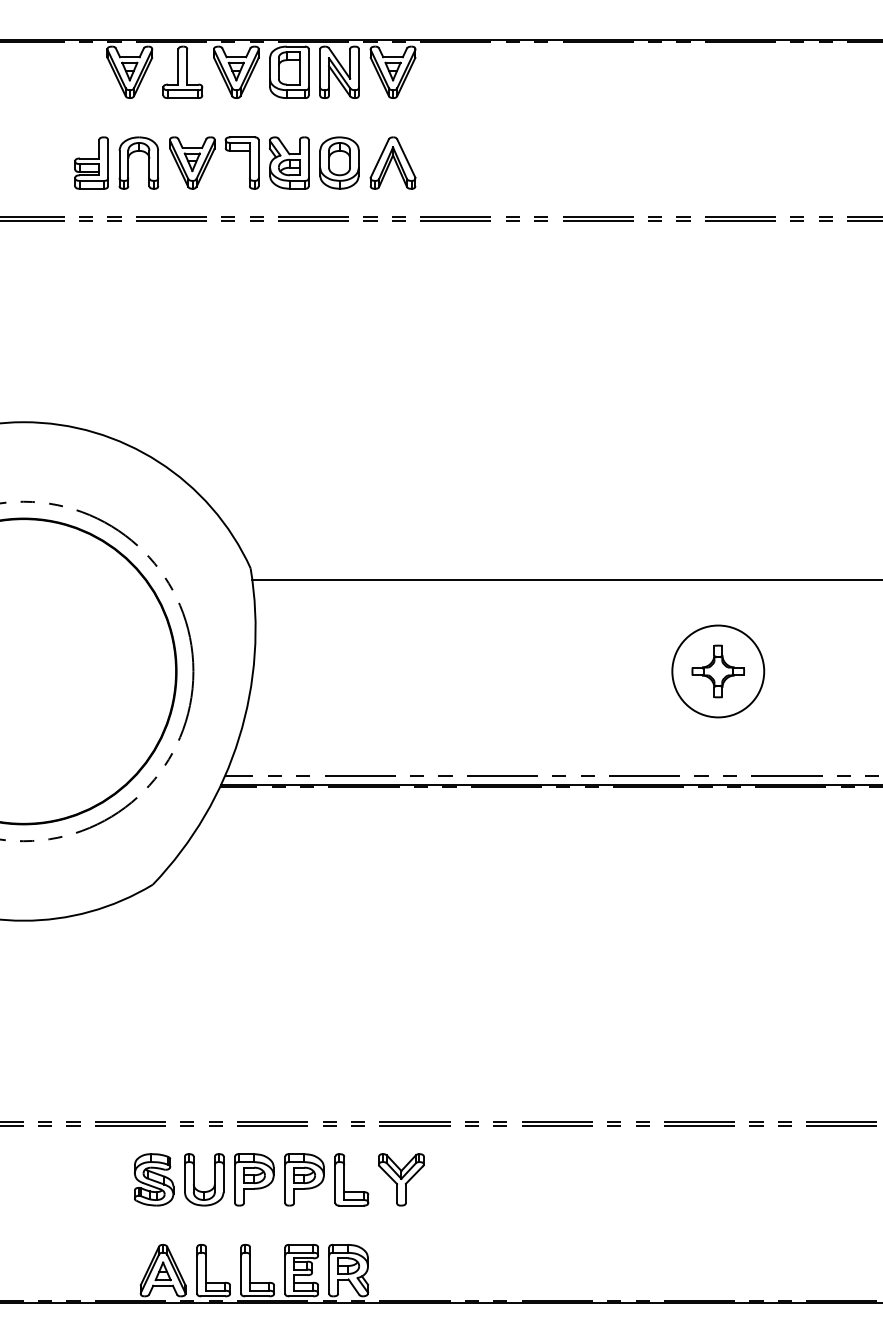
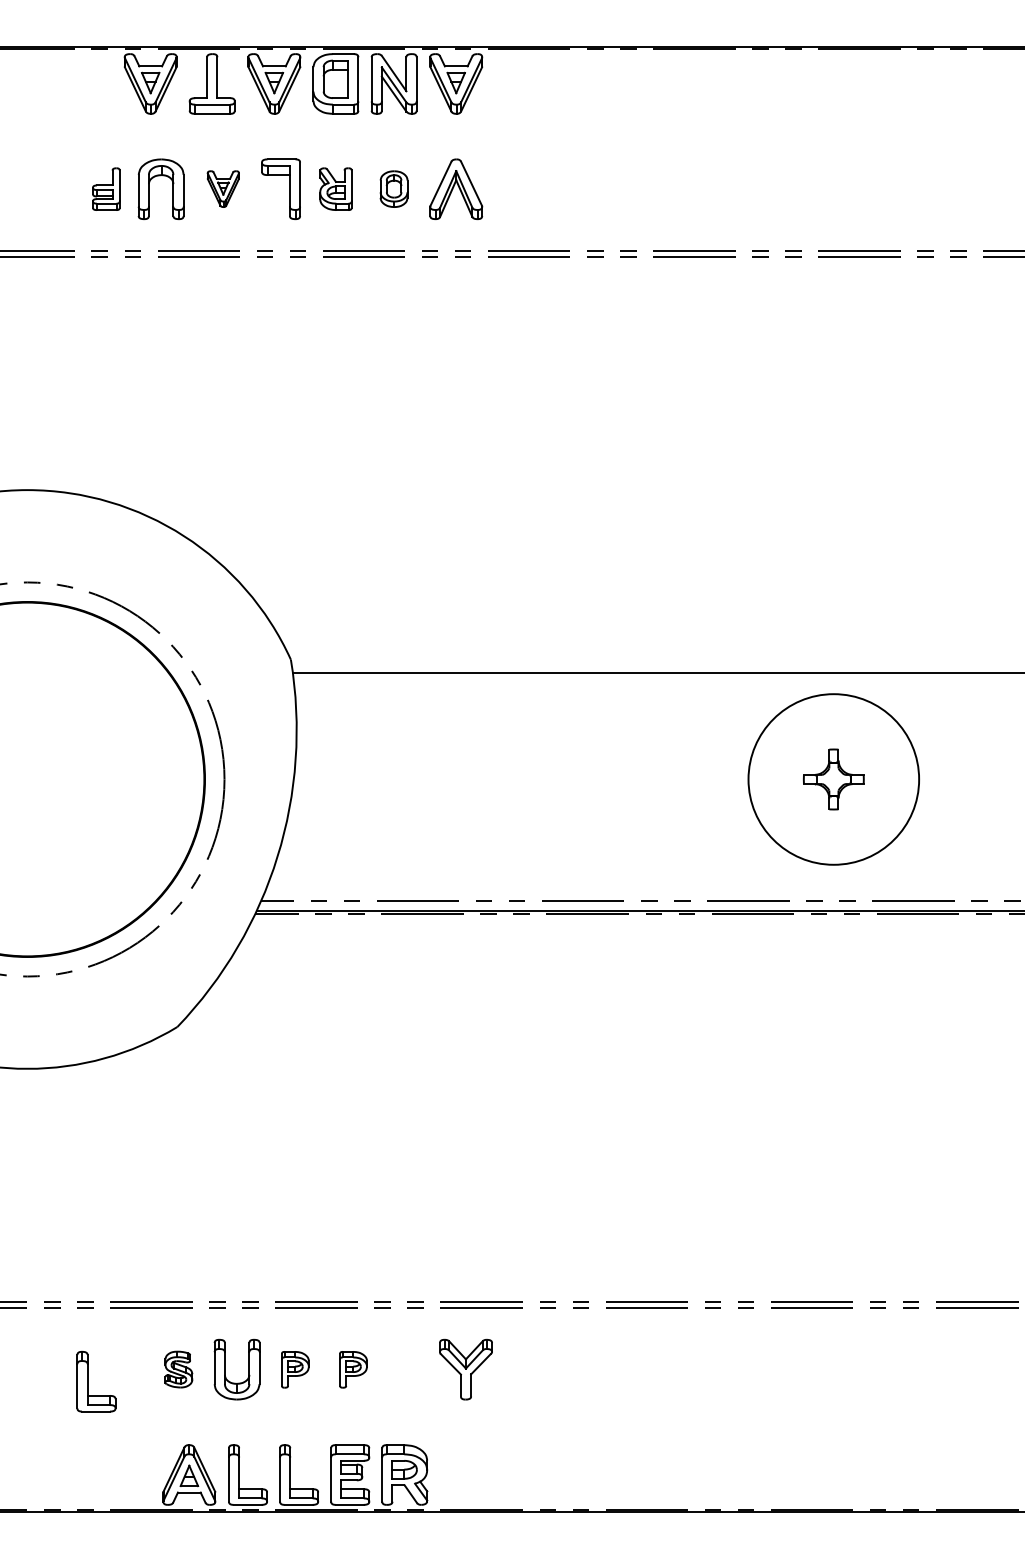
part: (91, 162) -> (106, 188), size x0.7
part: (192, 162) -> (223, 188), size x0.6
part: (289, 162) -> (335, 188), size x0.7
part: (338, 162) -> (393, 188), size x0.6
circle: (718, 671) -> (833, 779), size x1.6
part: (153, 1179) -> (178, 1369), size x0.6
part: (254, 1179) -> (295, 1369), size x0.6
part: (304, 1179) -> (353, 1369), size x0.6
part: (345, 1179) -> (88, 1381), moved

